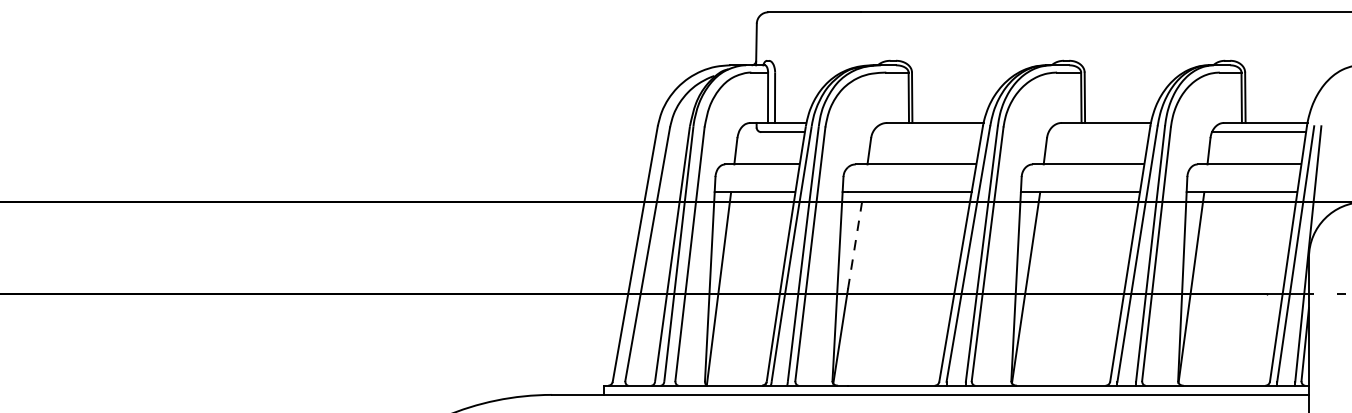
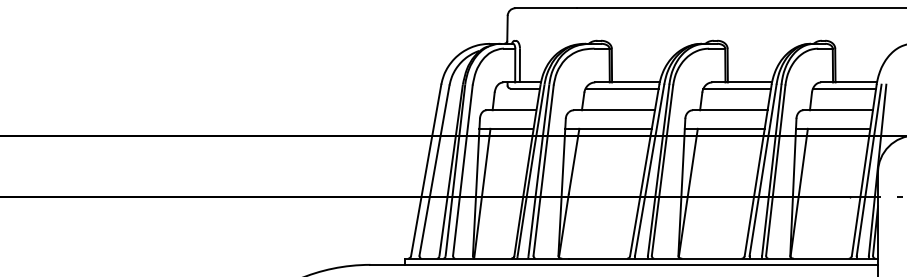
line: (926, 131) -> (621, 88), added
line: (1099, 131) -> (737, 88), added
line: (856, 240) -> (574, 161), dashed -> solid

